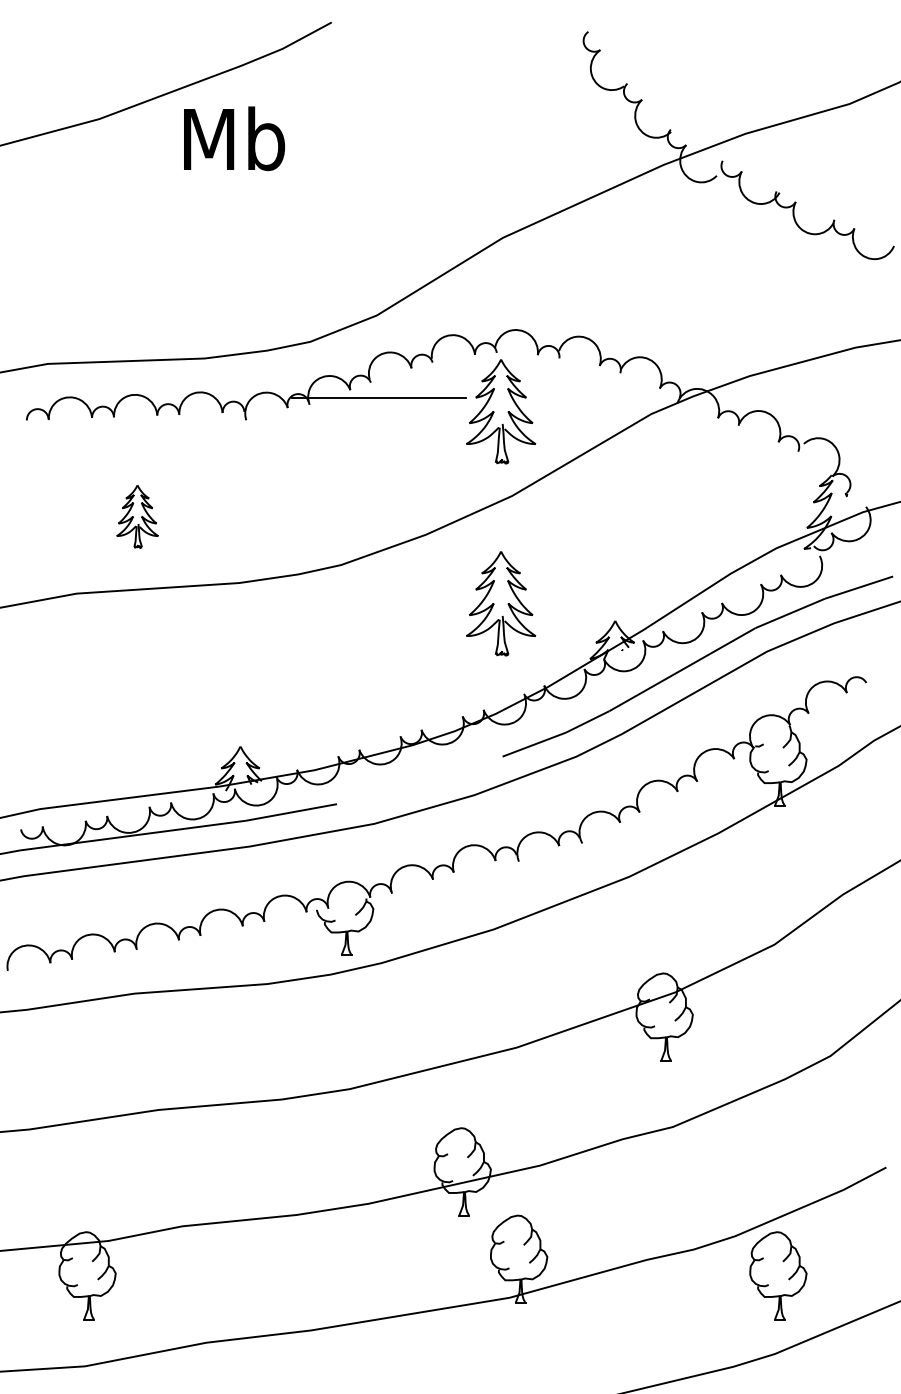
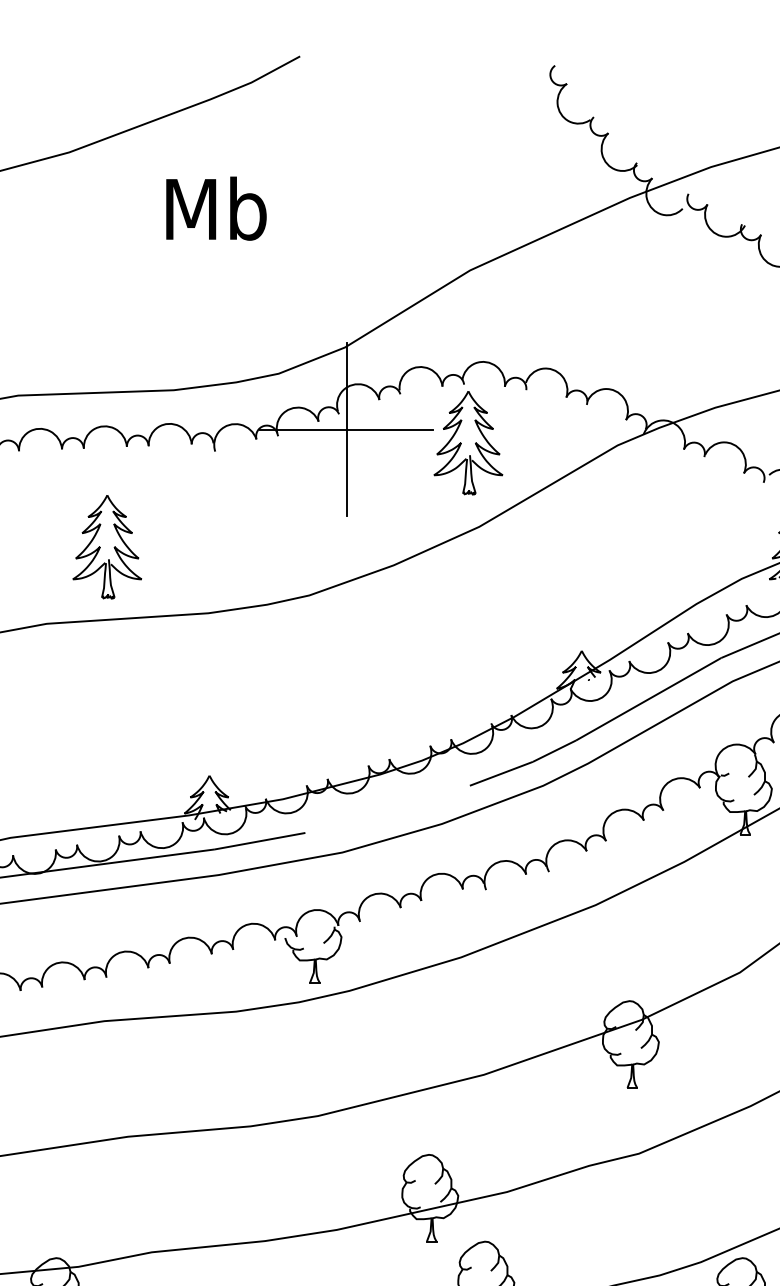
text: (234, 138) -> (216, 208), moved
line: (378, 398) -> (346, 429), added
part: (137, 516) -> (107, 547), size x1.67
part: (501, 603) -> (468, 633), removed

